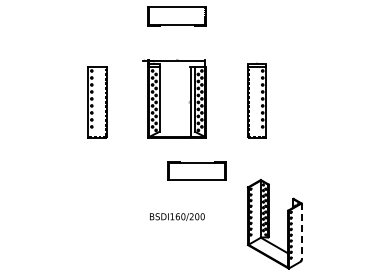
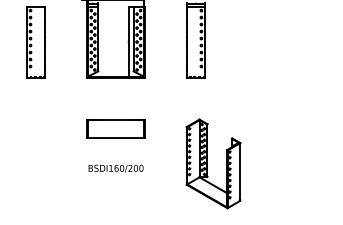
part: (196, 170) -> (115, 128), moved
text: (177, 216) -> (116, 168), moved
line: (301, 232) -> (240, 172), dashed -> solid

